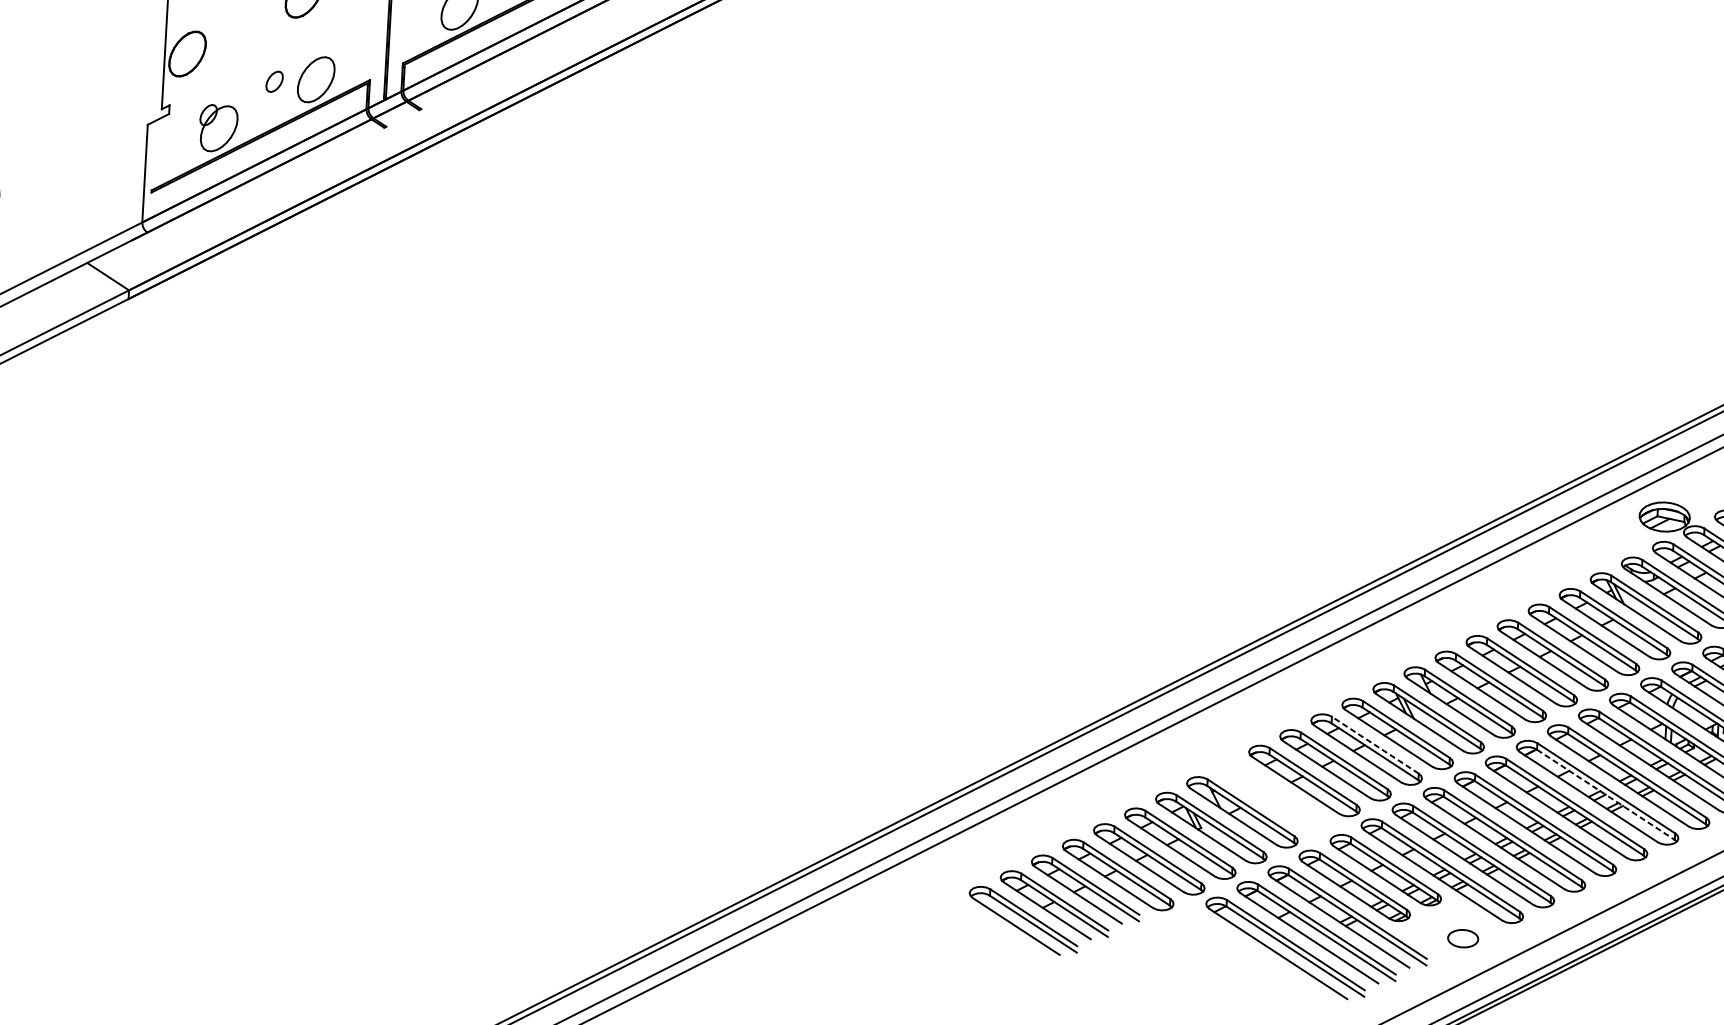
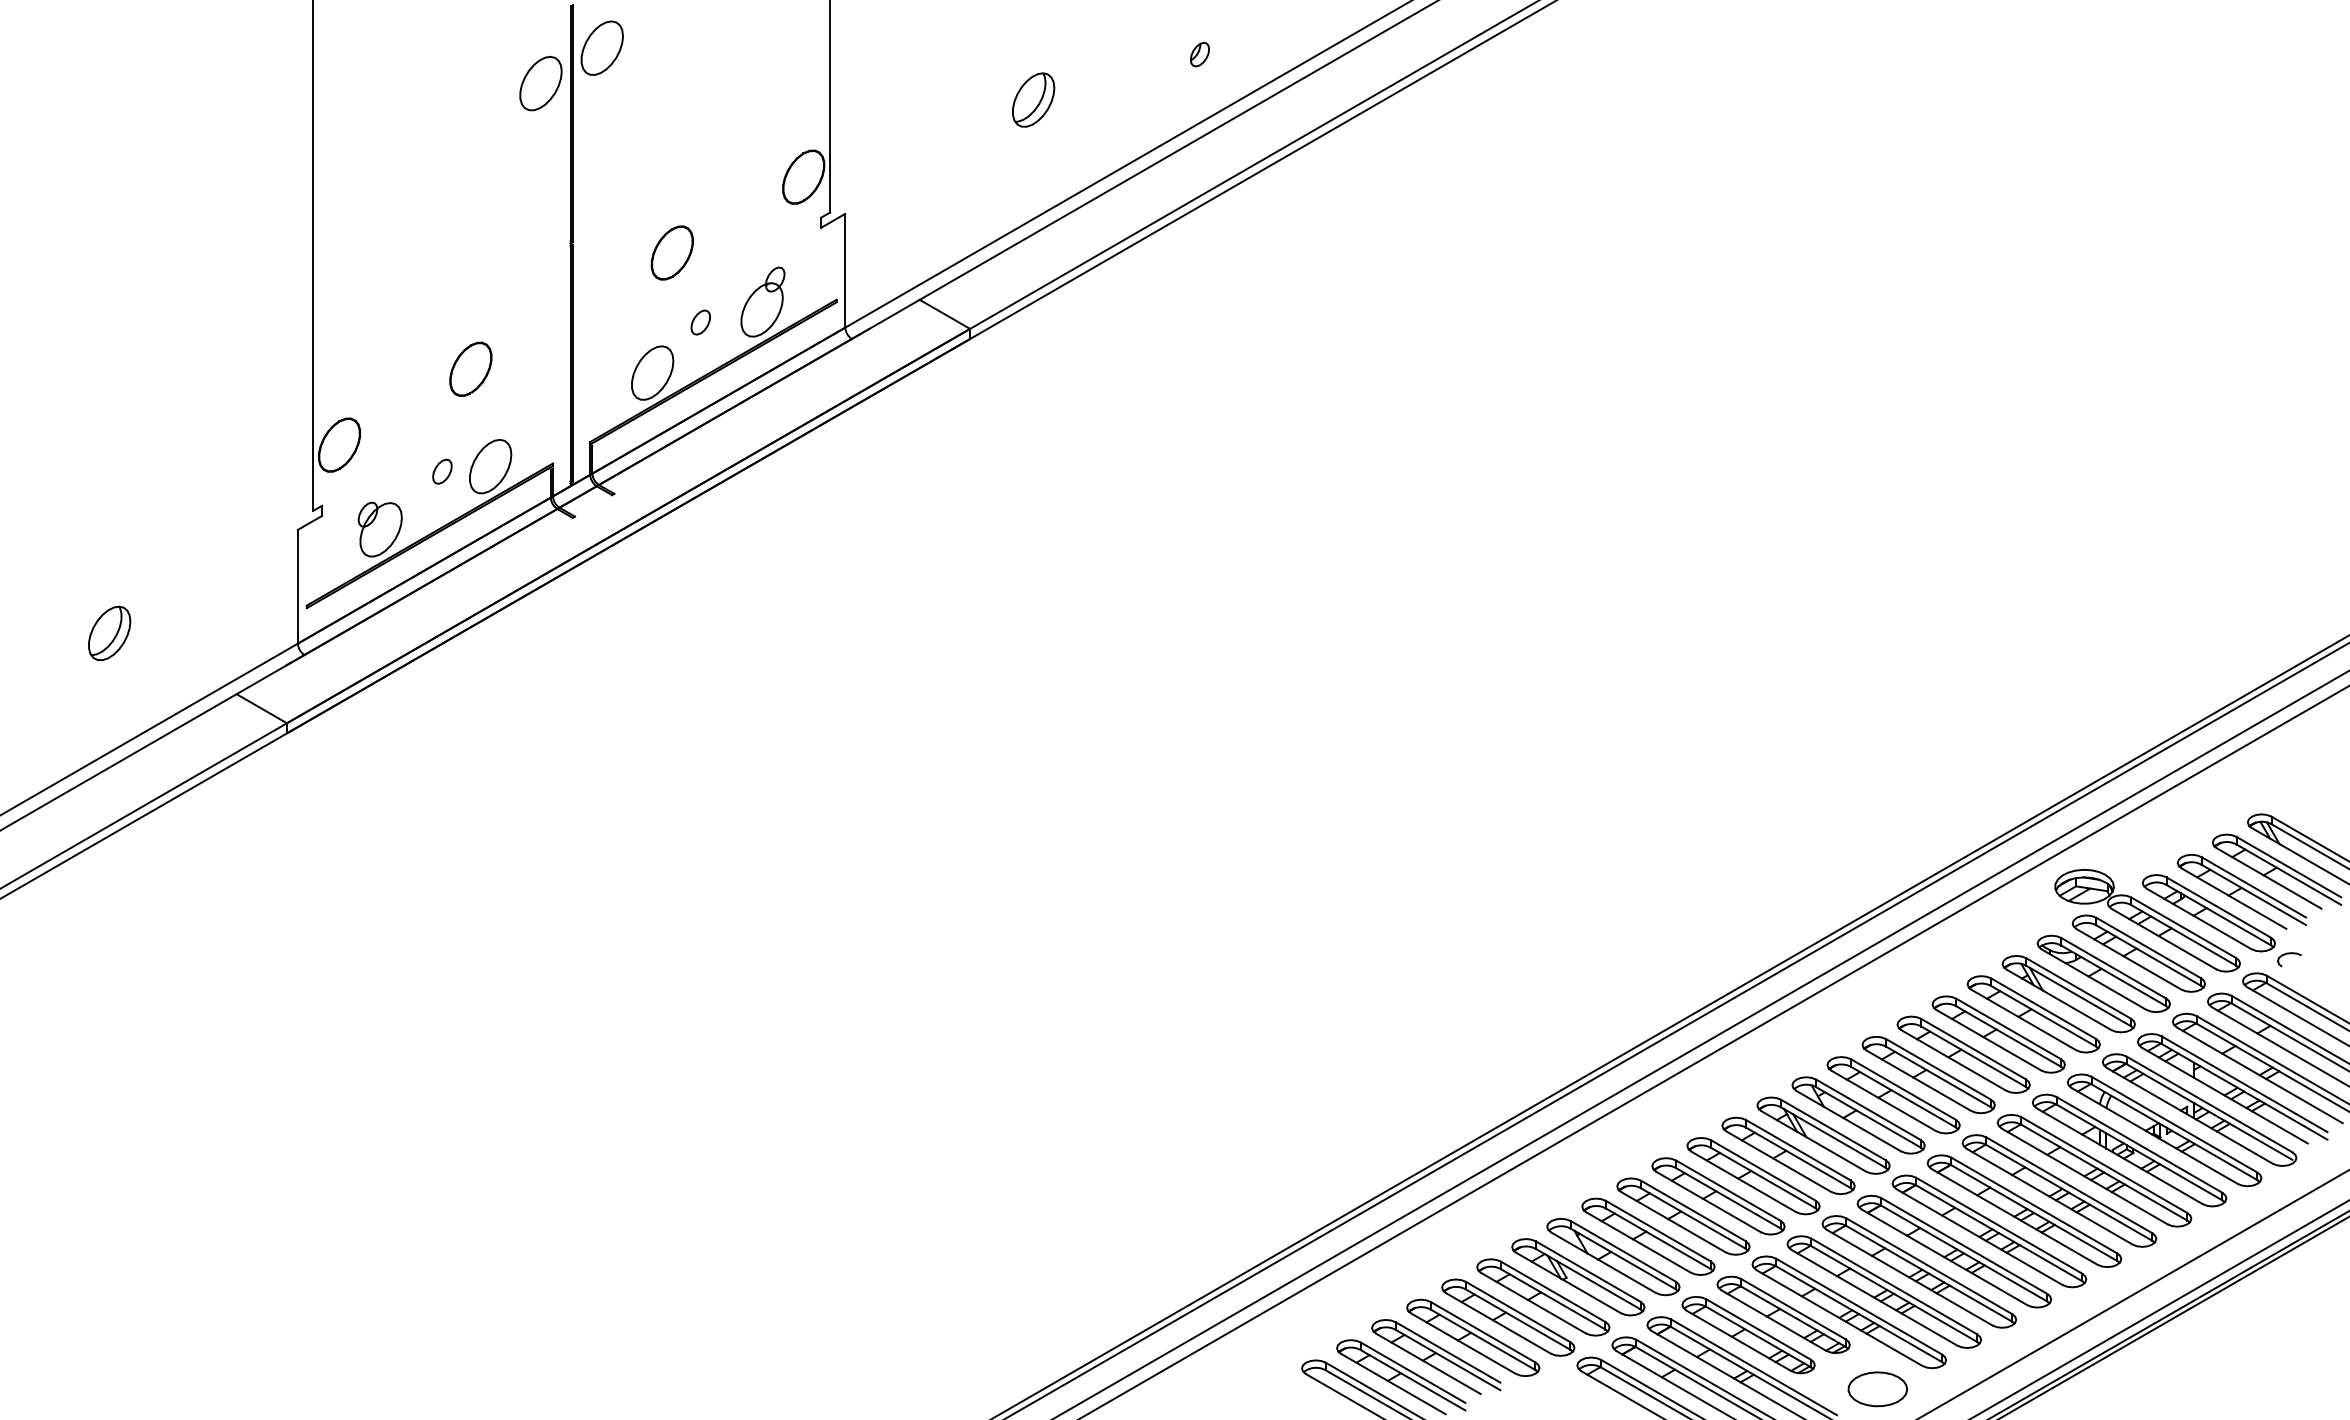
line: (1374, 745) -> (1762, 1170), dashed -> solid
line: (1606, 795) -> (2034, 1213), dashed -> solid
part: (1273, 796) -> (1648, 1236), added
part: (1462, 938) -> (1877, 1389), size x1.67

